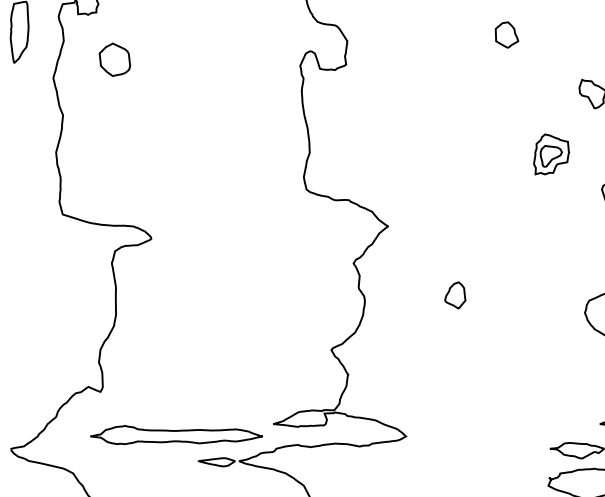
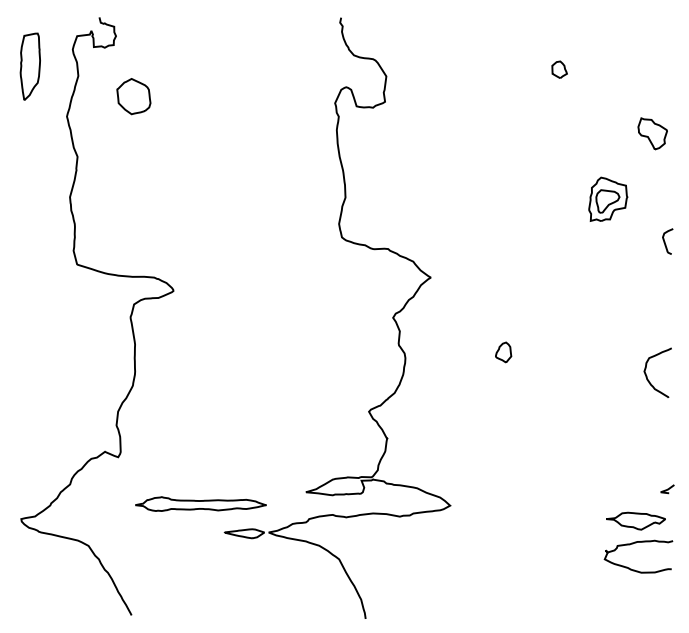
part: (506, 34) -> (559, 69), size x0.6
part: (455, 295) -> (503, 352), size x0.7
part: (176, 434) -> (200, 503), size x0.7

